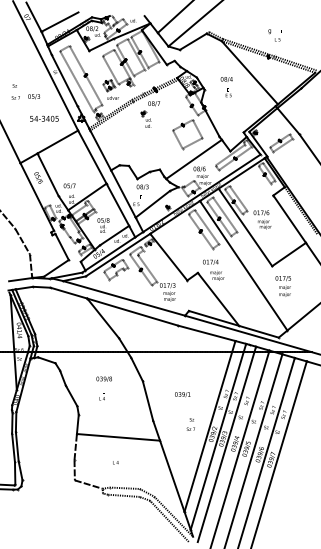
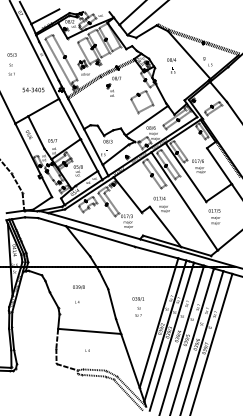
text: (274, 35) -> (207, 61), moved
text: (34, 96) -> (12, 54), moved
text: (190, 424) -> (138, 311), moved

